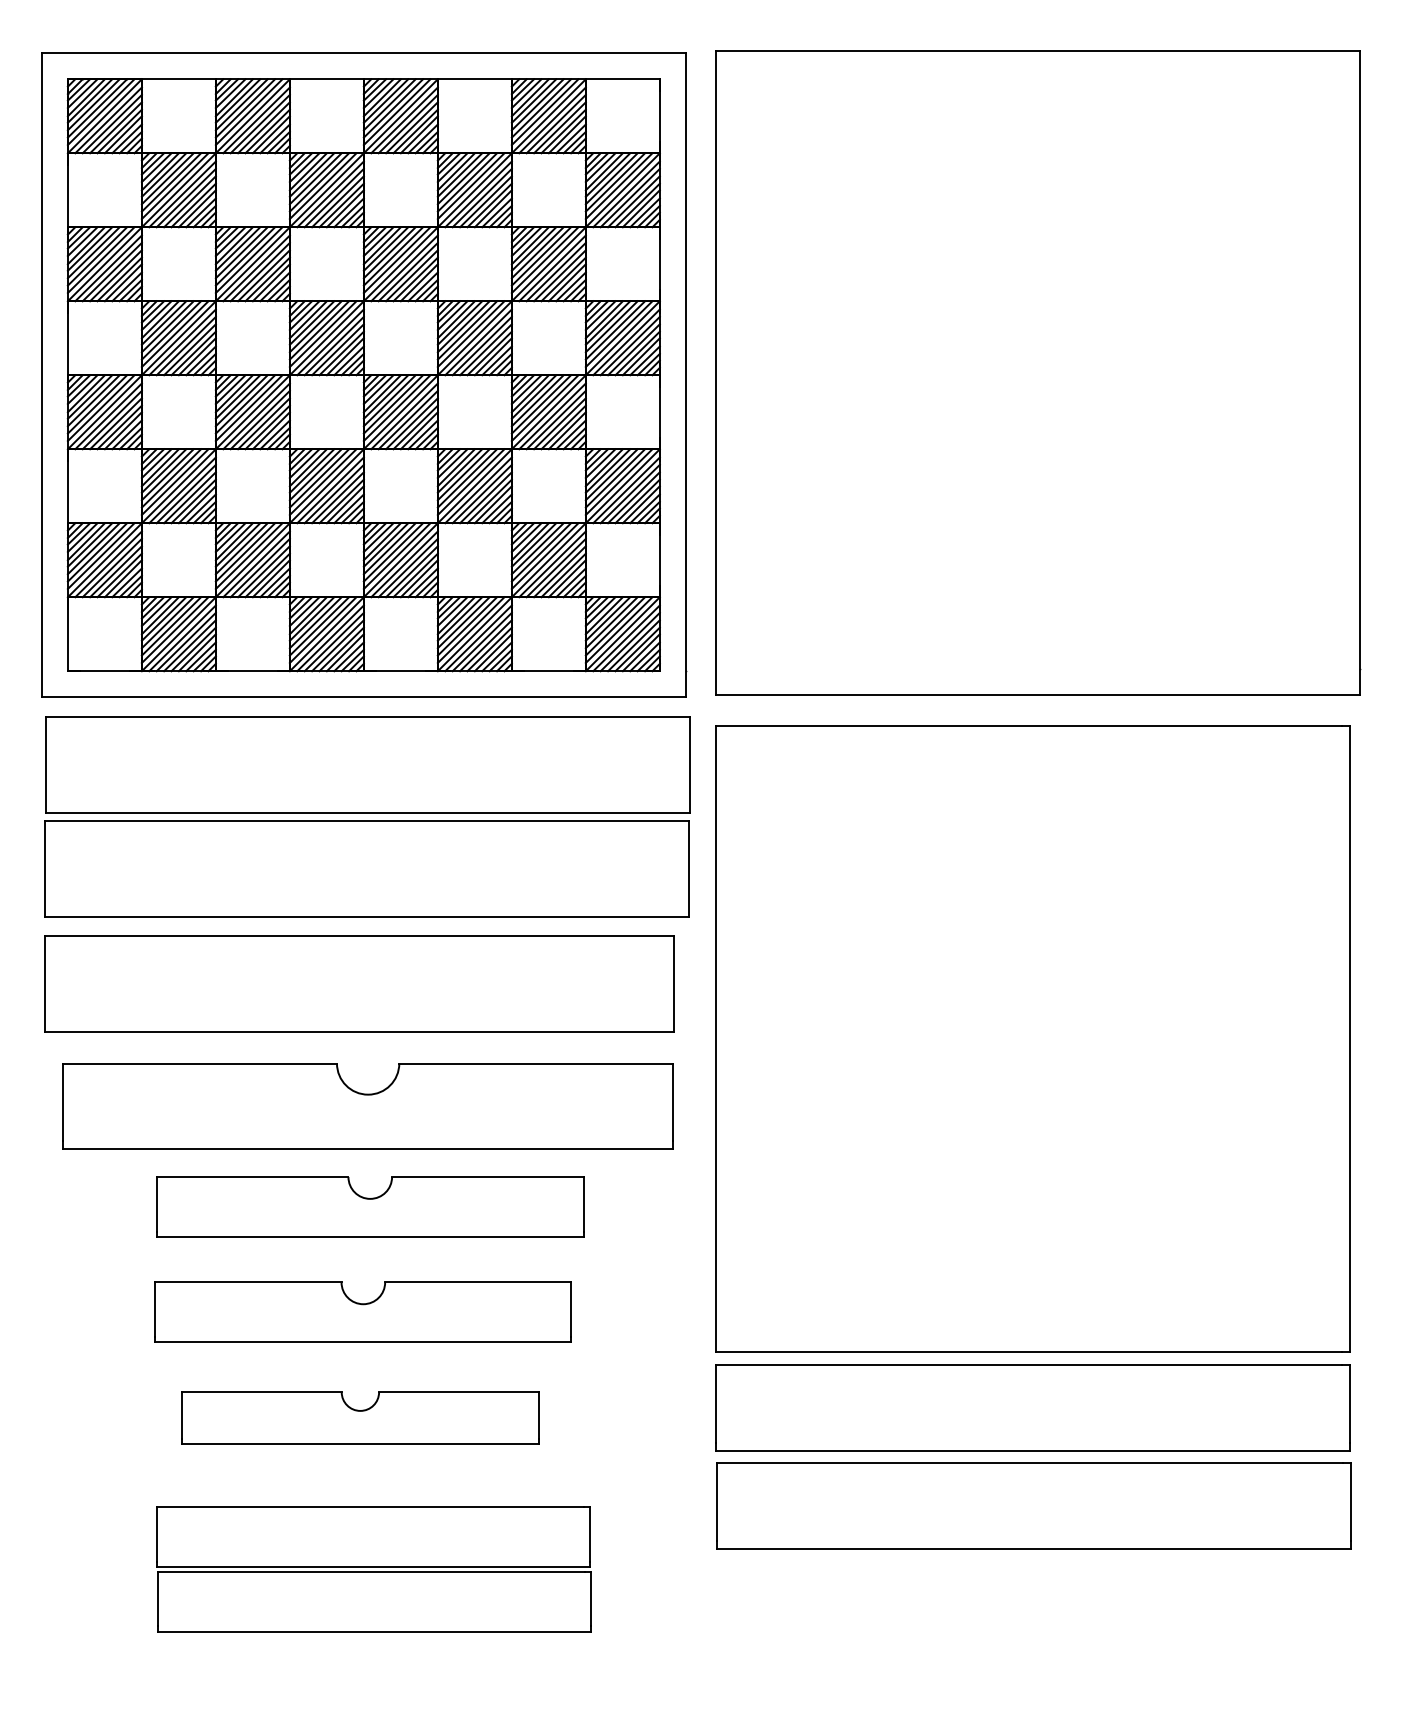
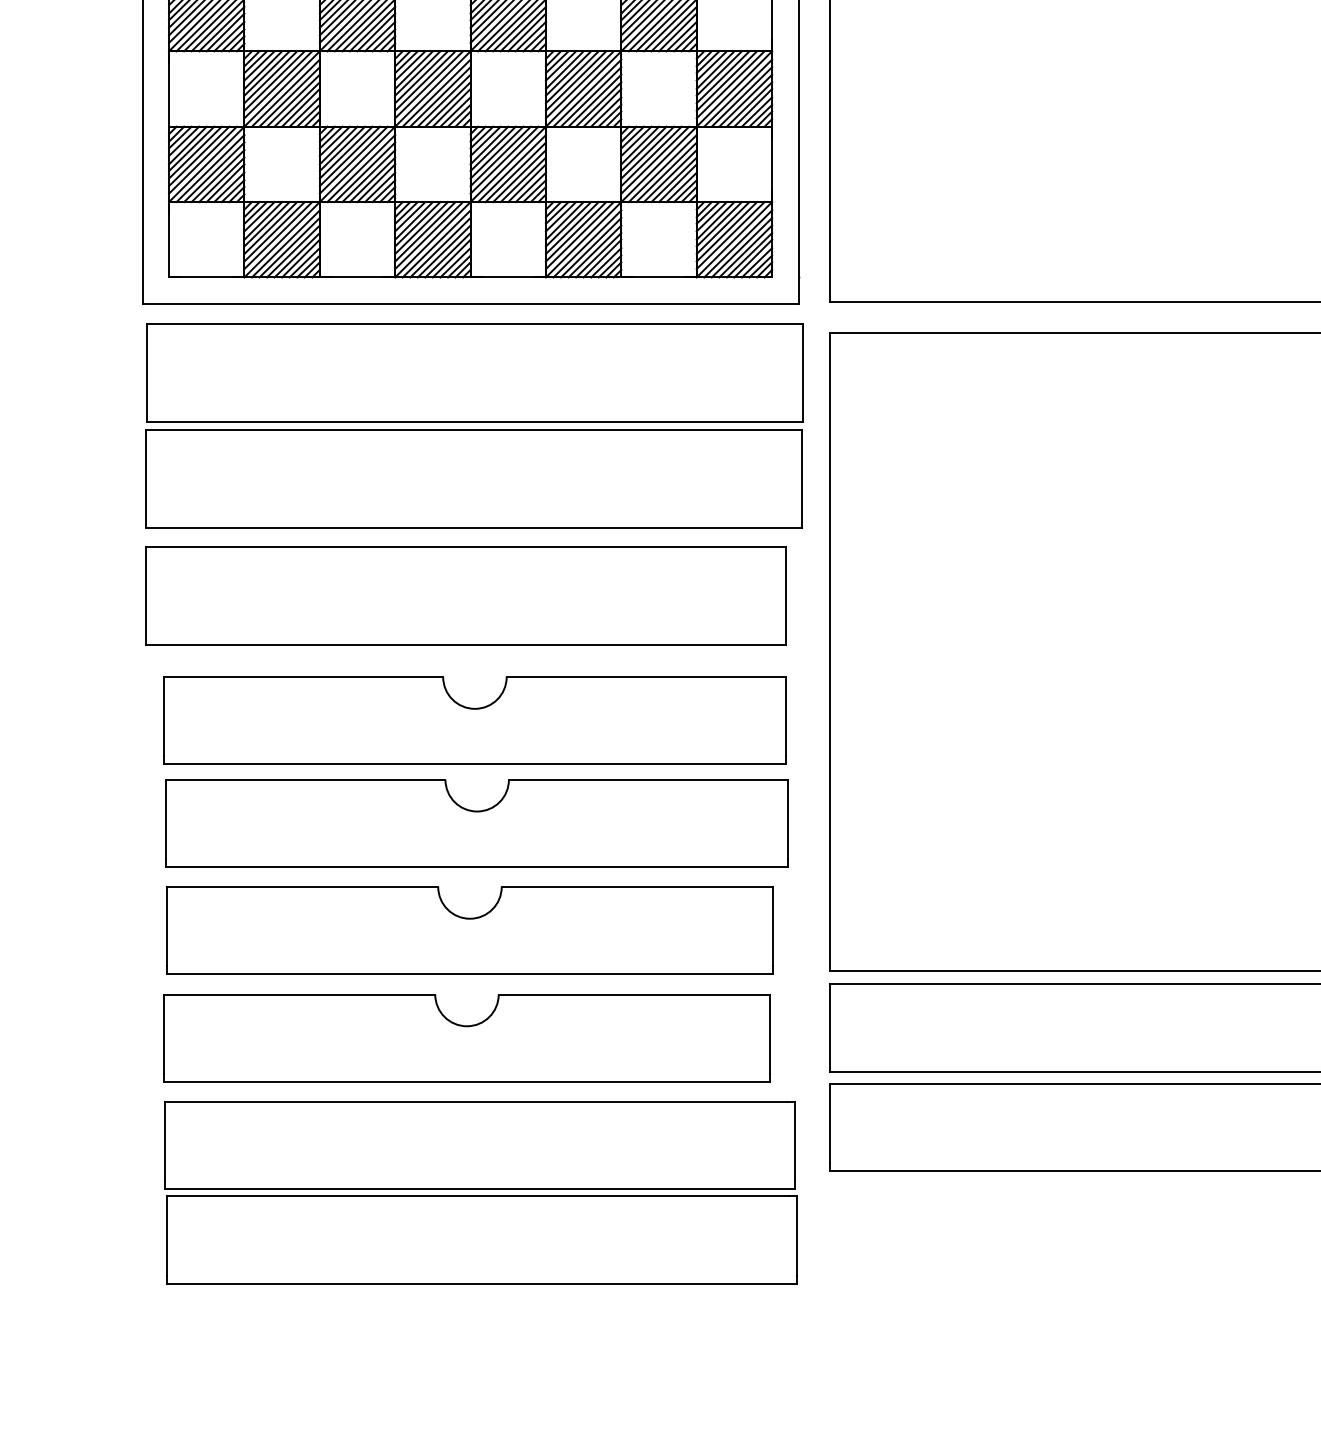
part: (369, 1206) -> (476, 822), size x1.43
part: (363, 1312) -> (470, 930), size x1.43
part: (360, 1417) -> (467, 1037), size x1.67
part: (373, 1569) -> (480, 1192), size x1.43

